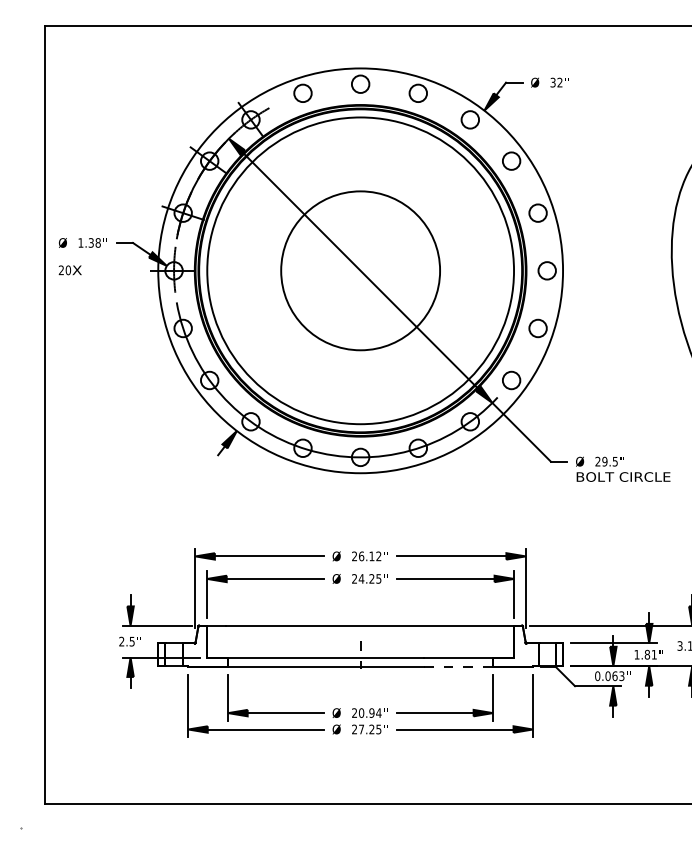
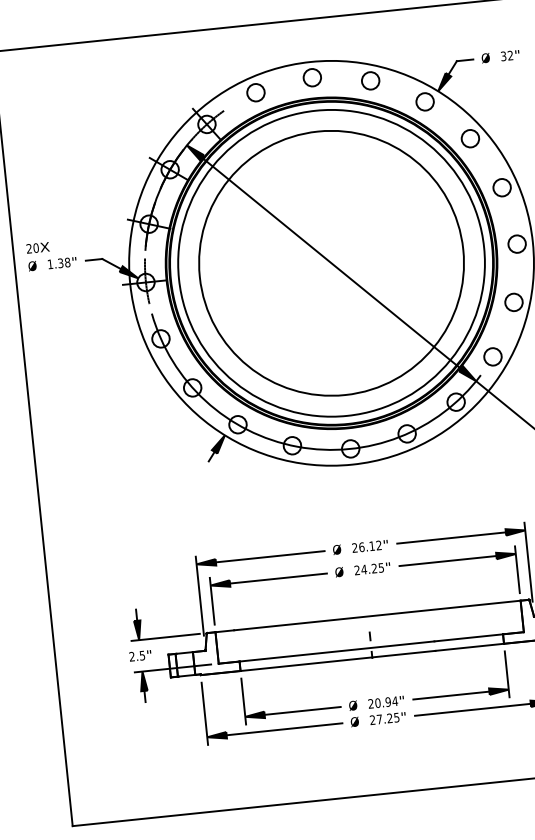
text: (69, 270) -> (37, 248), moved
circle: (360, 270) -> (331, 263), size x1.67
line: (459, 667) -> (470, 647), dashed -> solid

